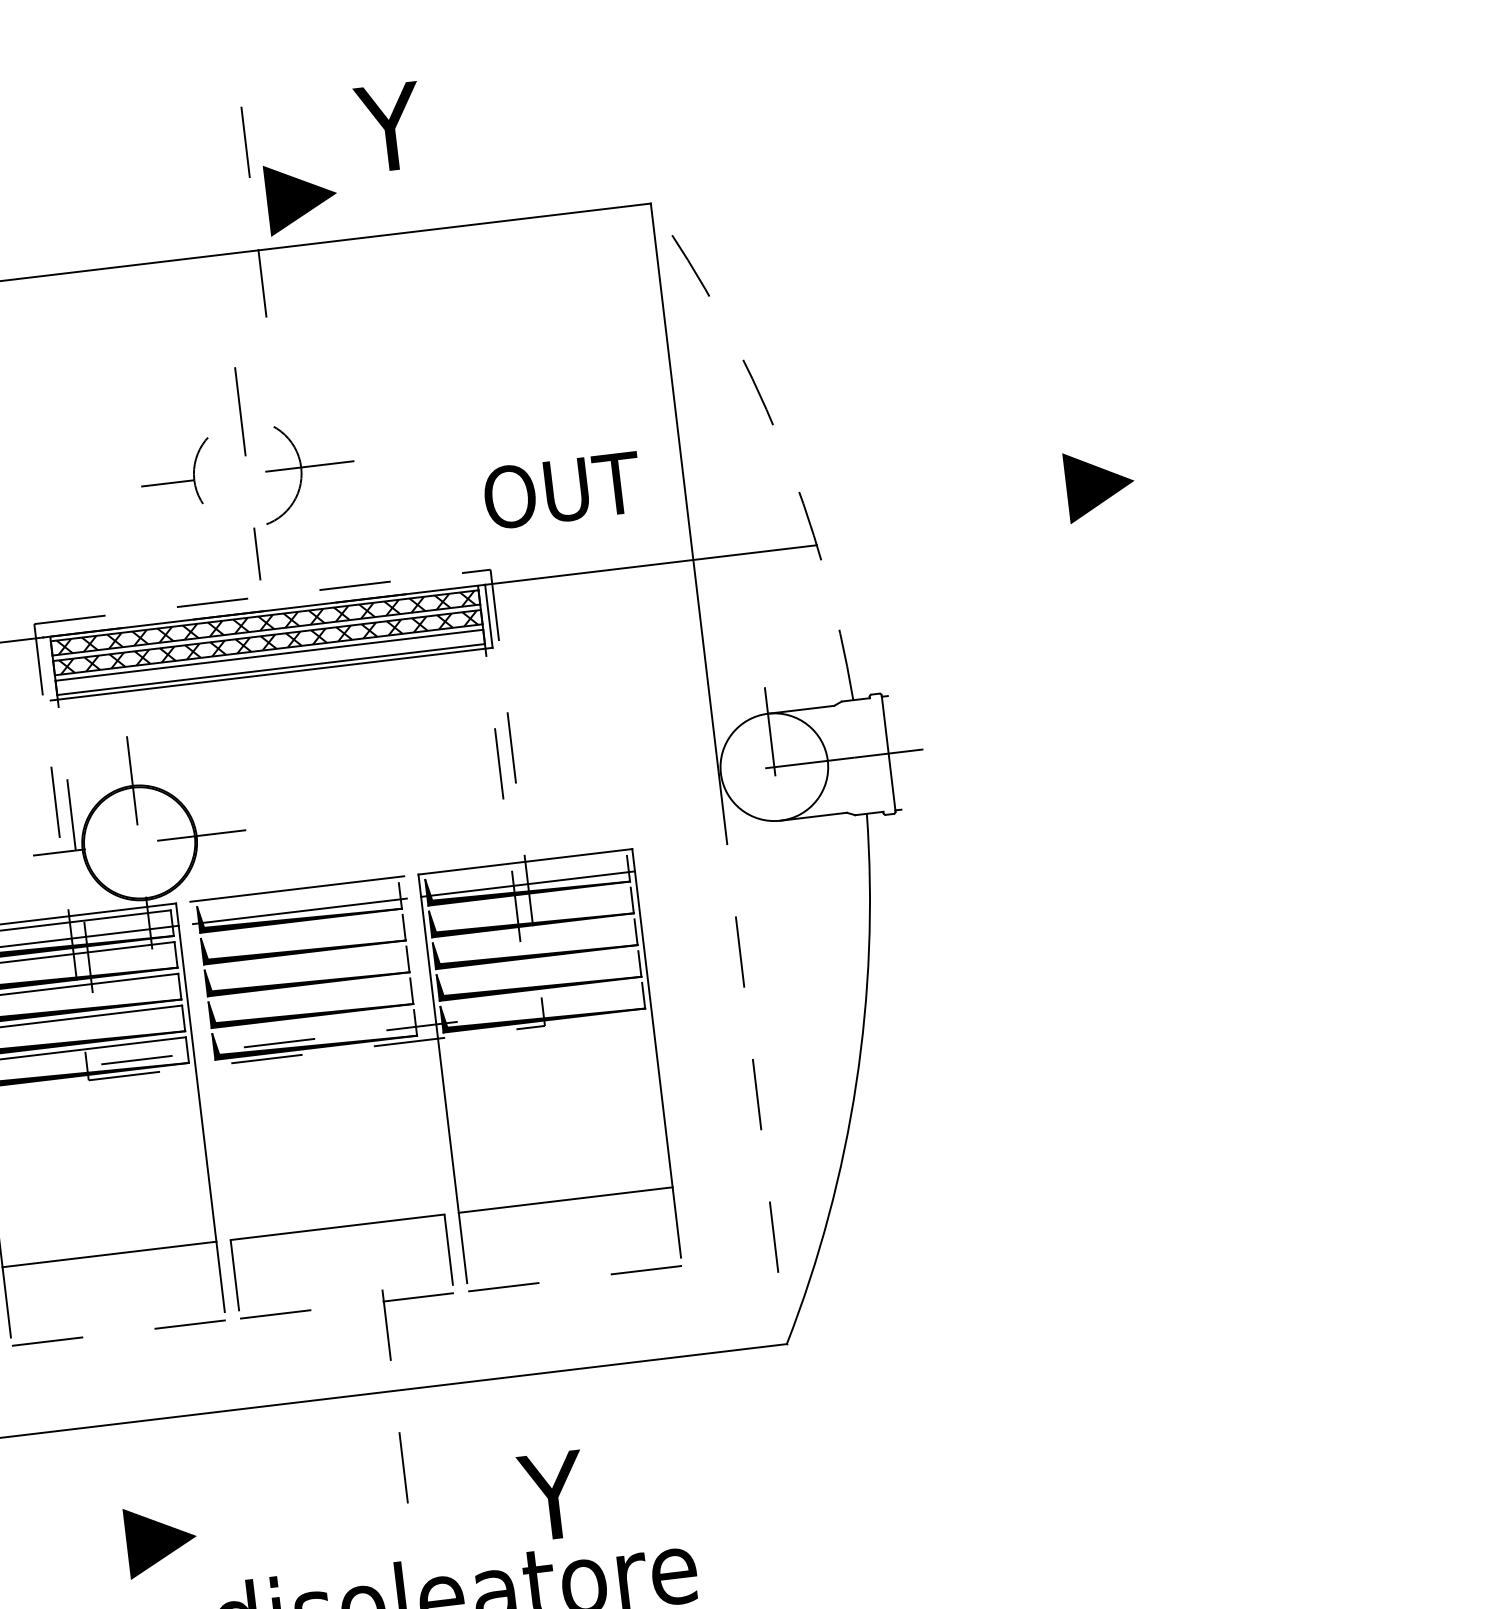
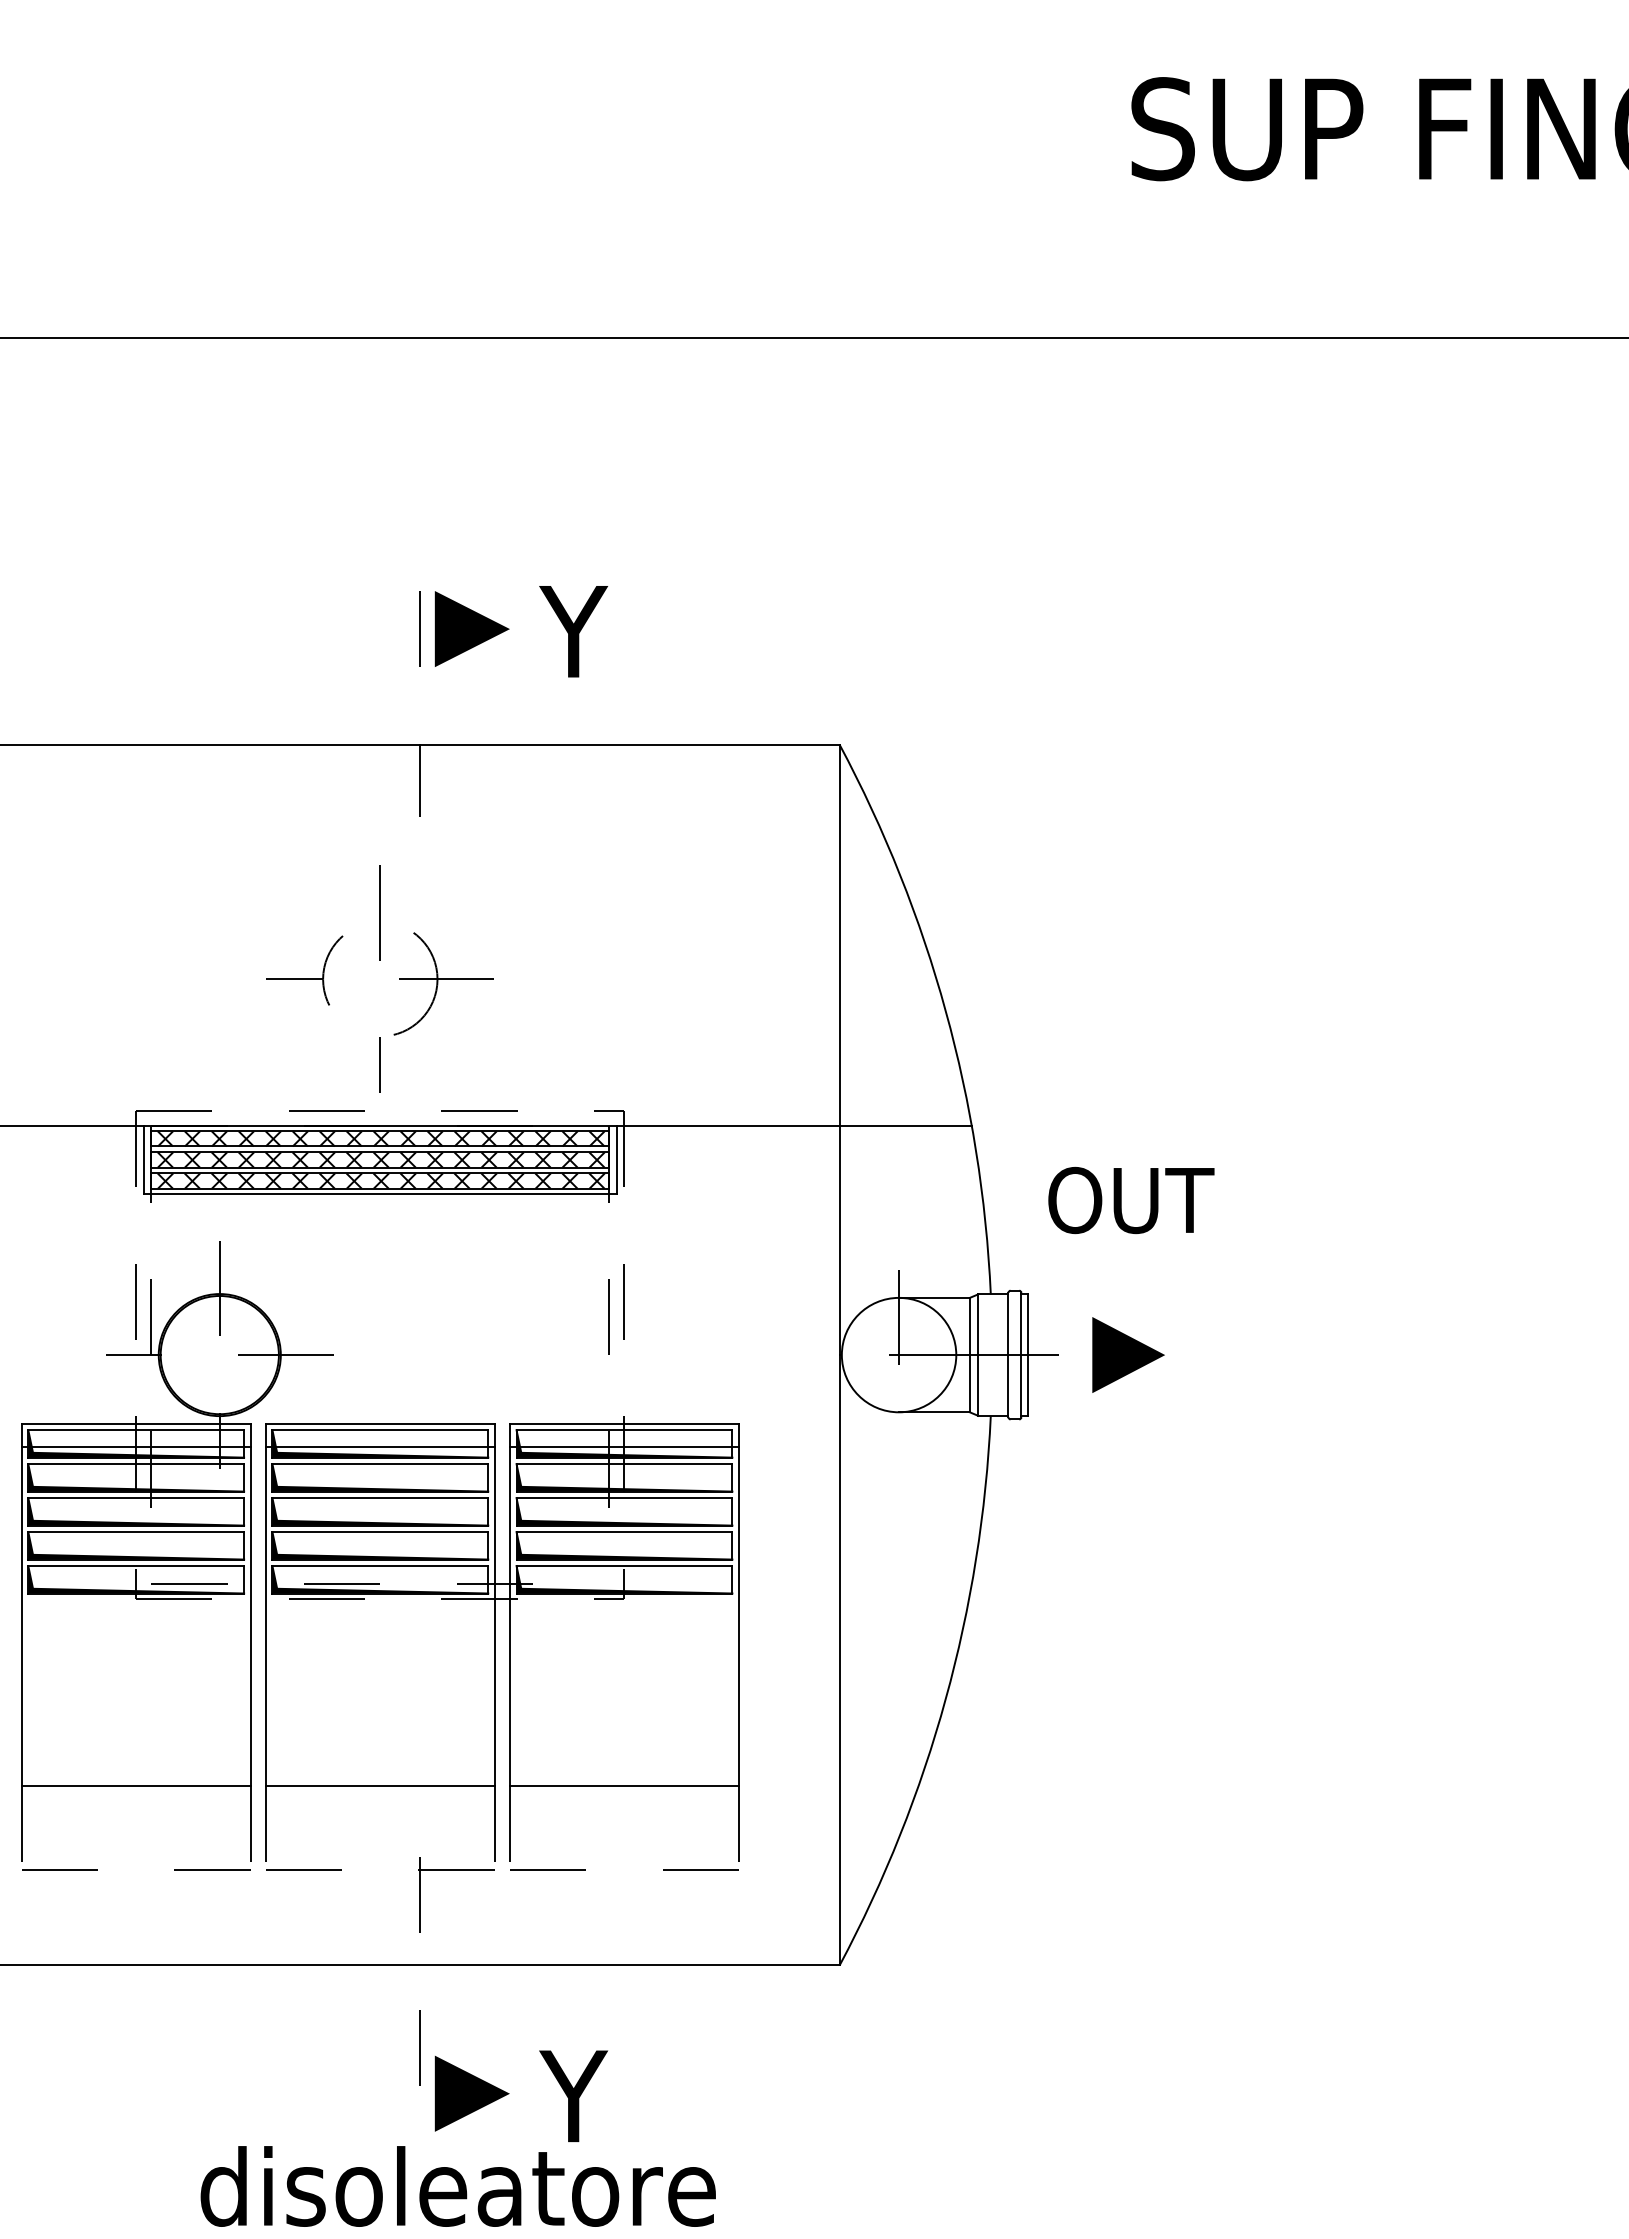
line: (301, 196) -> (471, 628), moved
arc: (779, 440) -> (945, 1011), dashed -> solid
line: (1100, 484) -> (1128, 1354), moved
text: (562, 490) -> (1131, 1200), moved
hatch: (270, 661) -> (380, 1180), added
line: (46, 668) -> (143, 1159), added
line: (894, 752) -> (1027, 1354), added
line: (876, 754) -> (1008, 1354), added
line: (848, 757) -> (978, 1354), added
line: (840, 758) -> (969, 1354), added
line: (526, 868) -> (624, 1430), added
line: (298, 895) -> (380, 1430), added
line: (530, 900) -> (624, 1464), added
line: (302, 927) -> (380, 1464), added
line: (533, 931) -> (624, 1498), added
line: (305, 958) -> (380, 1498), added
line: (537, 963) -> (624, 1532), added
line: (309, 990) -> (380, 1532), added
line: (541, 995) -> (624, 1566), added
line: (313, 1022) -> (380, 1566), added
line: (424, 1045) -> (494, 1604), added
line: (752, 1059) -> (839, 1660), dashed -> solid
line: (210, 1070) -> (265, 1604), added
line: (160, 1540) -> (471, 2093), moved

